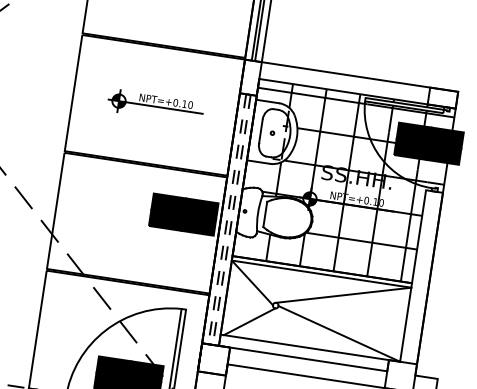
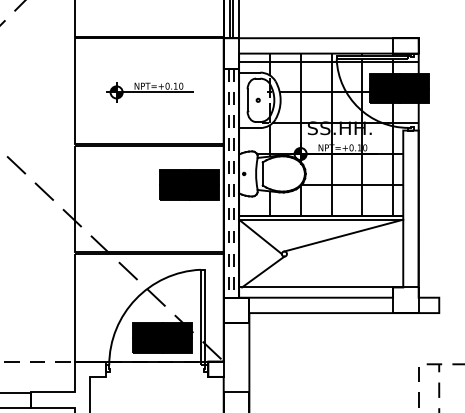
line: (339, 333) -> (345, 270), removed

